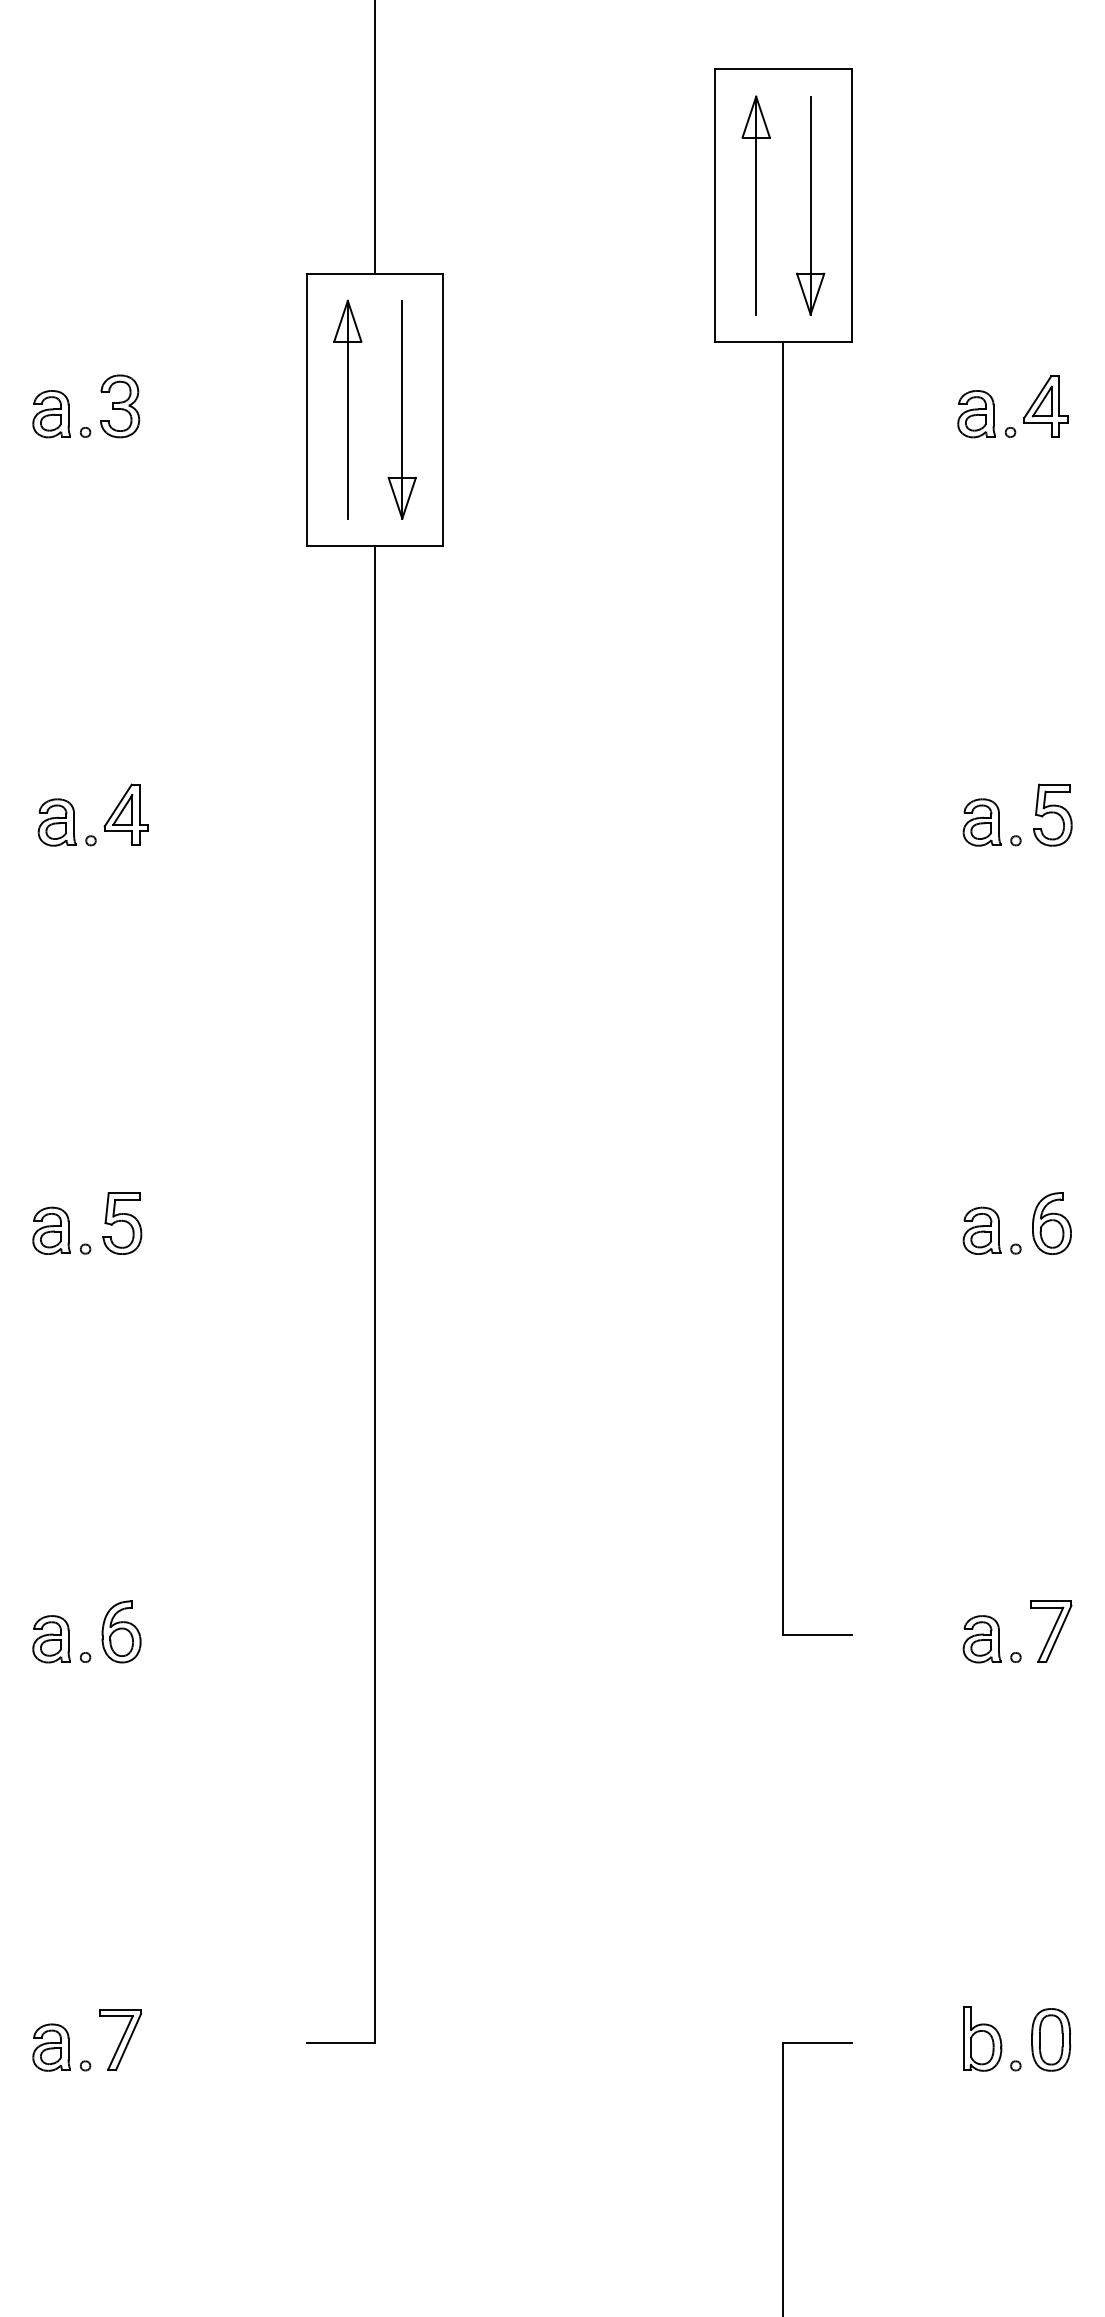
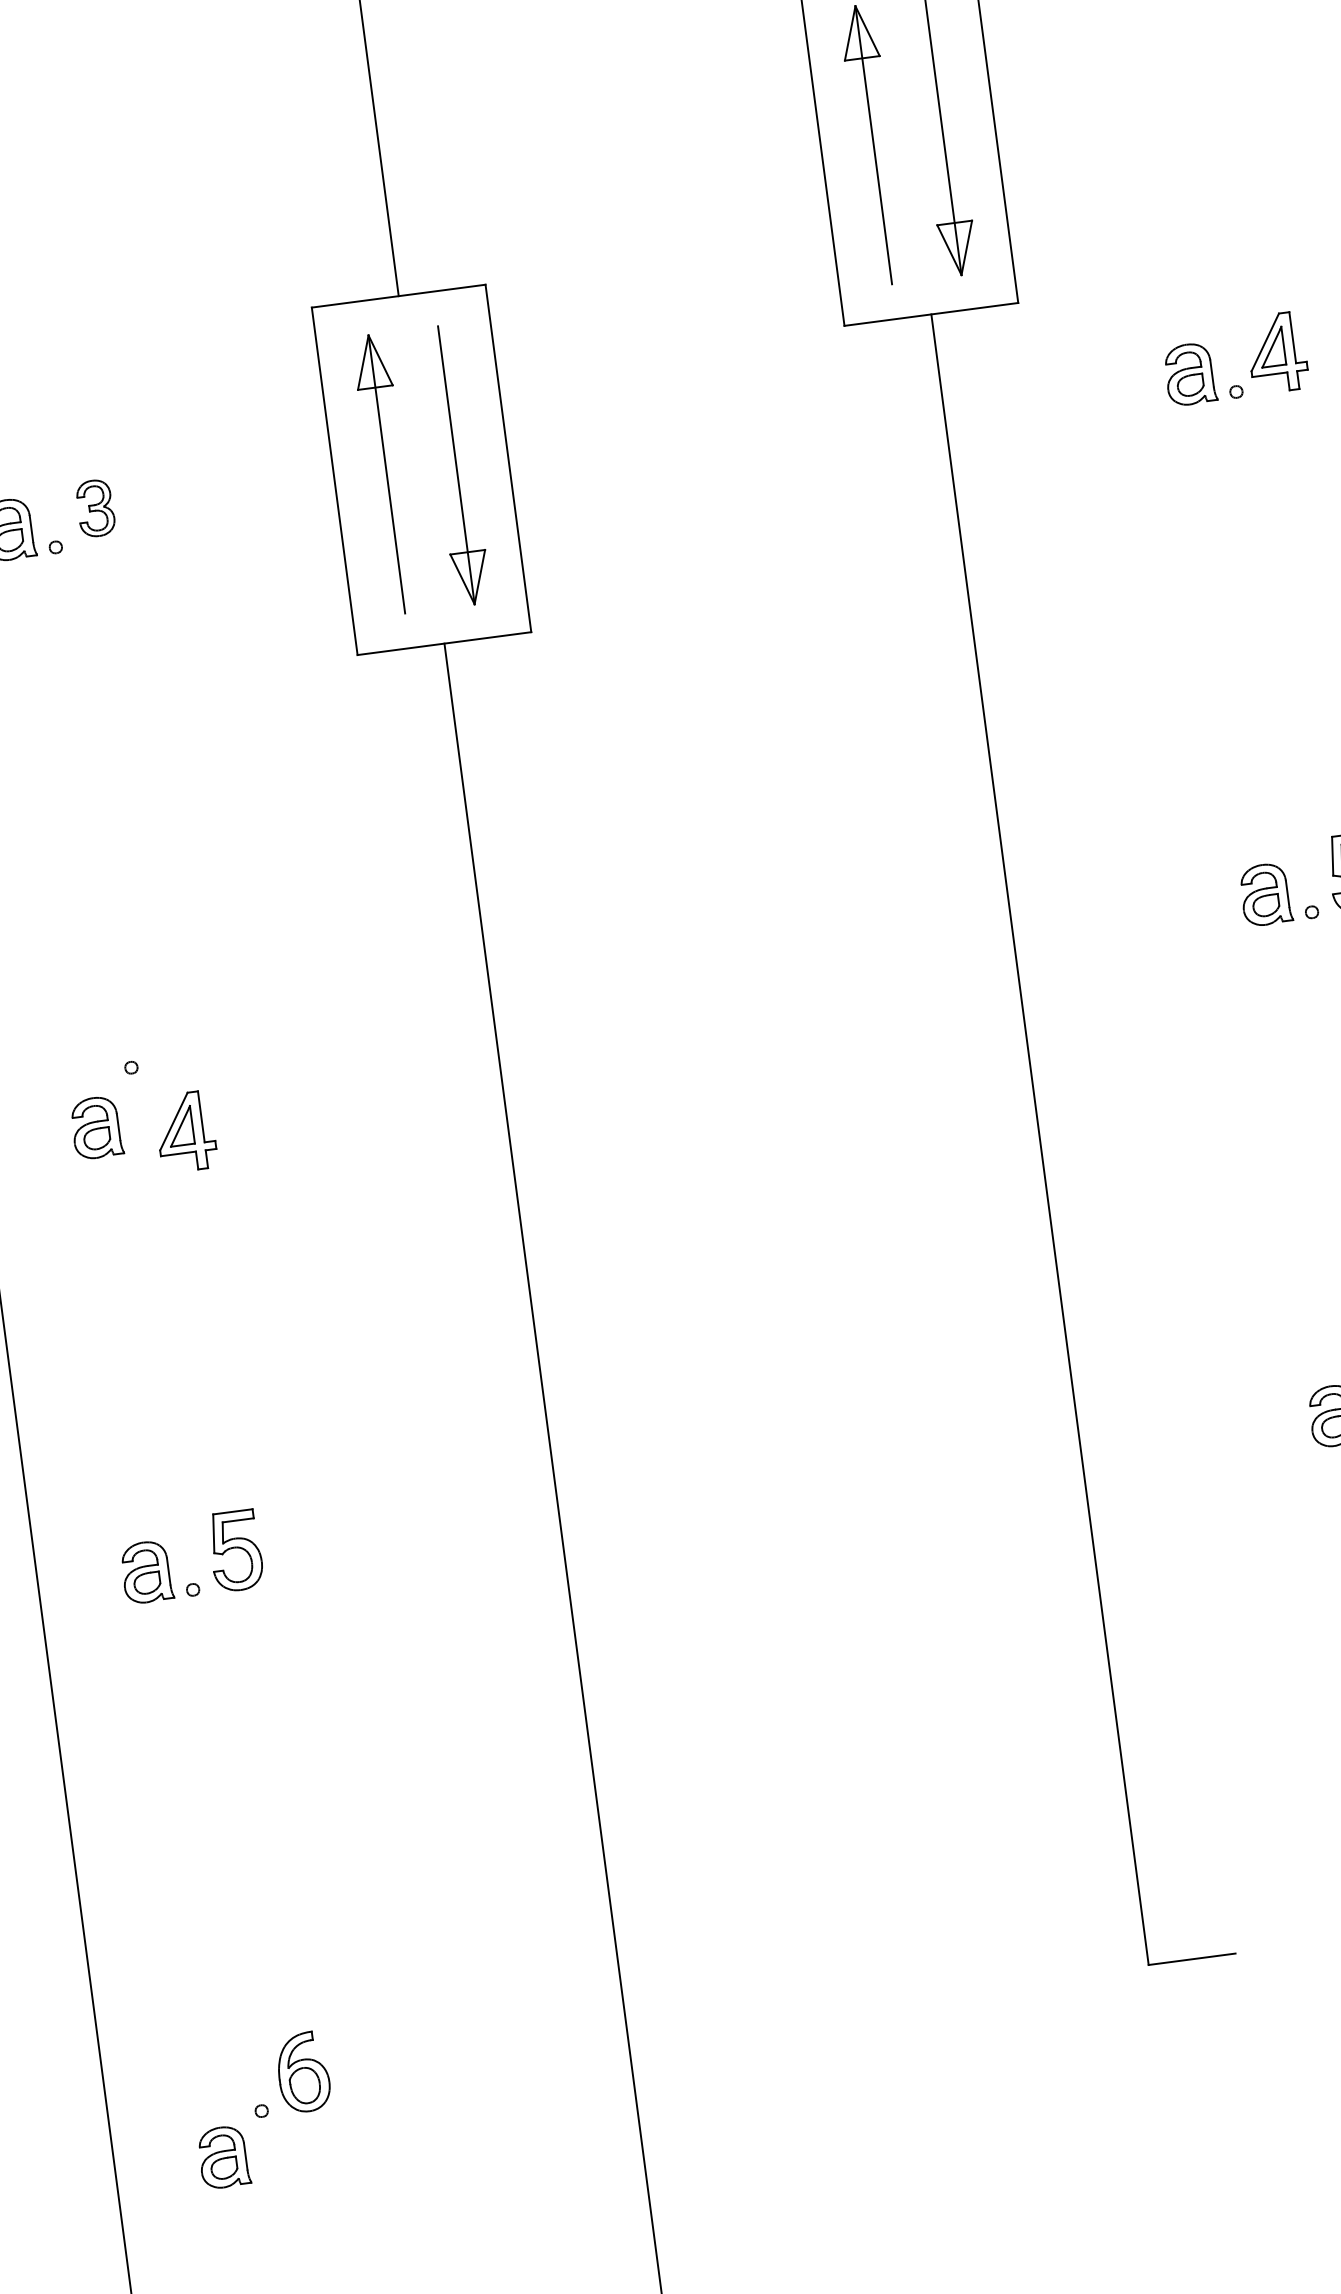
part: (120, 406) -> (96, 508), size x0.7
part: (125, 814) -> (184, 1131), moved
part: (56, 822) -> (95, 1127), moved
part: (51, 1639) -> (223, 2157), moved

